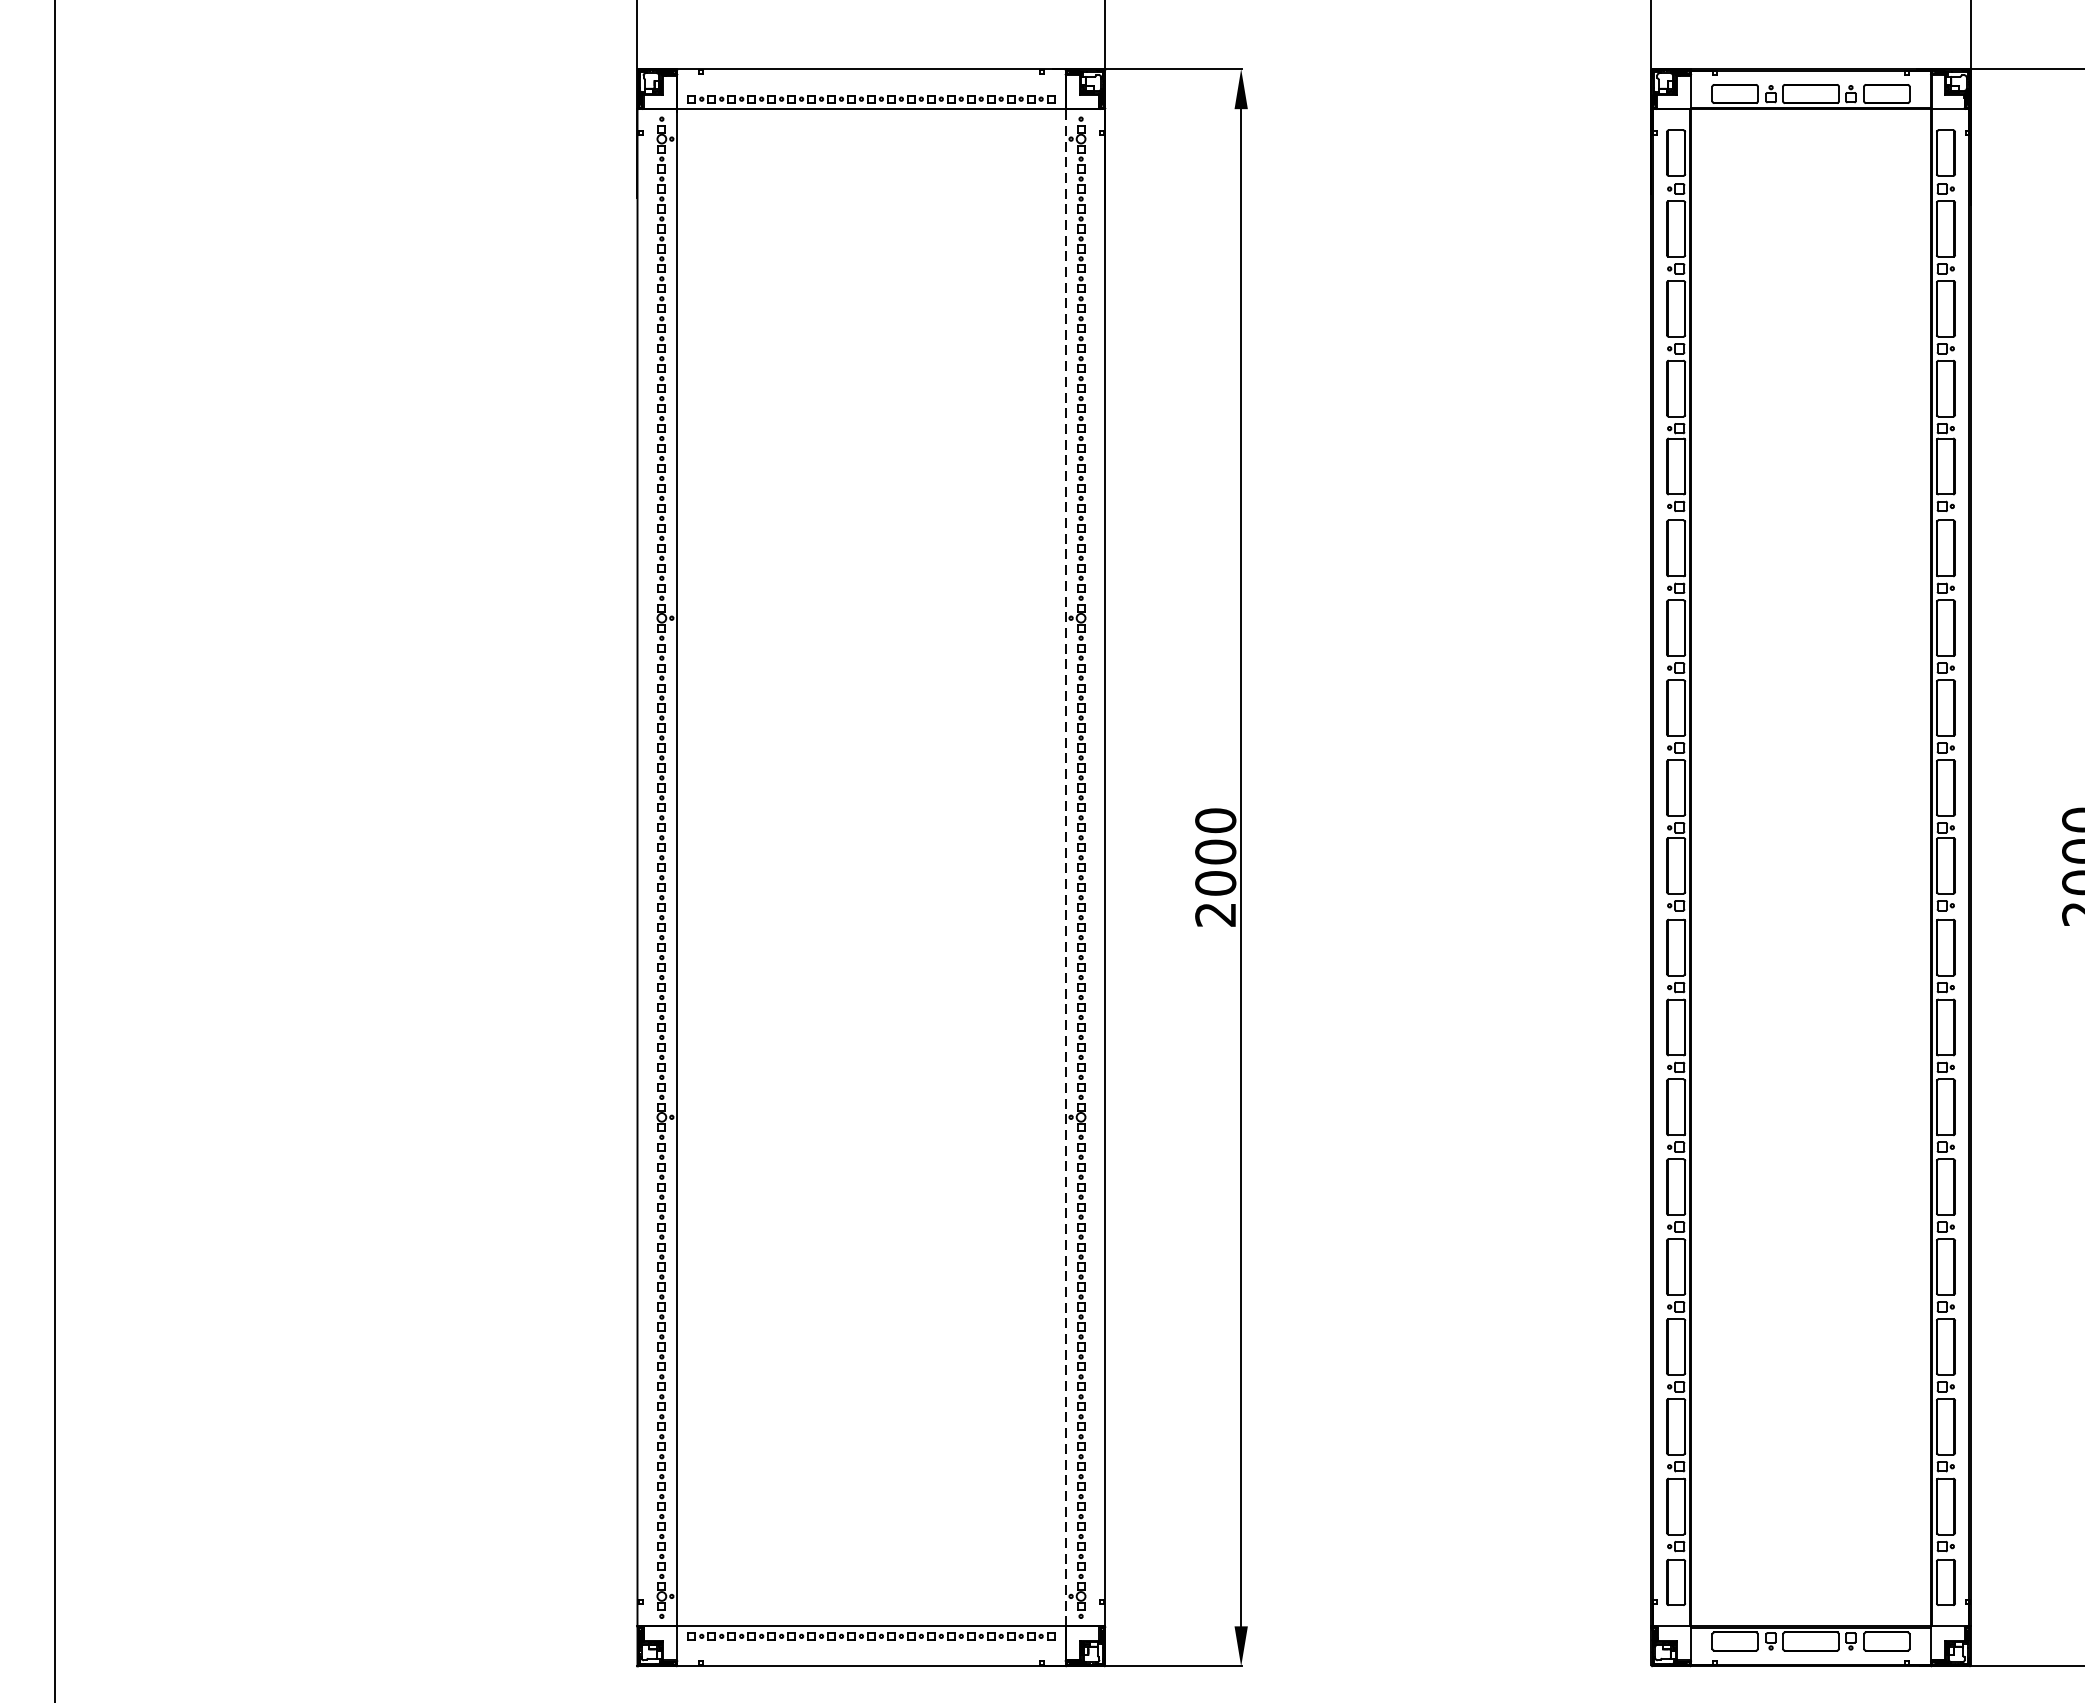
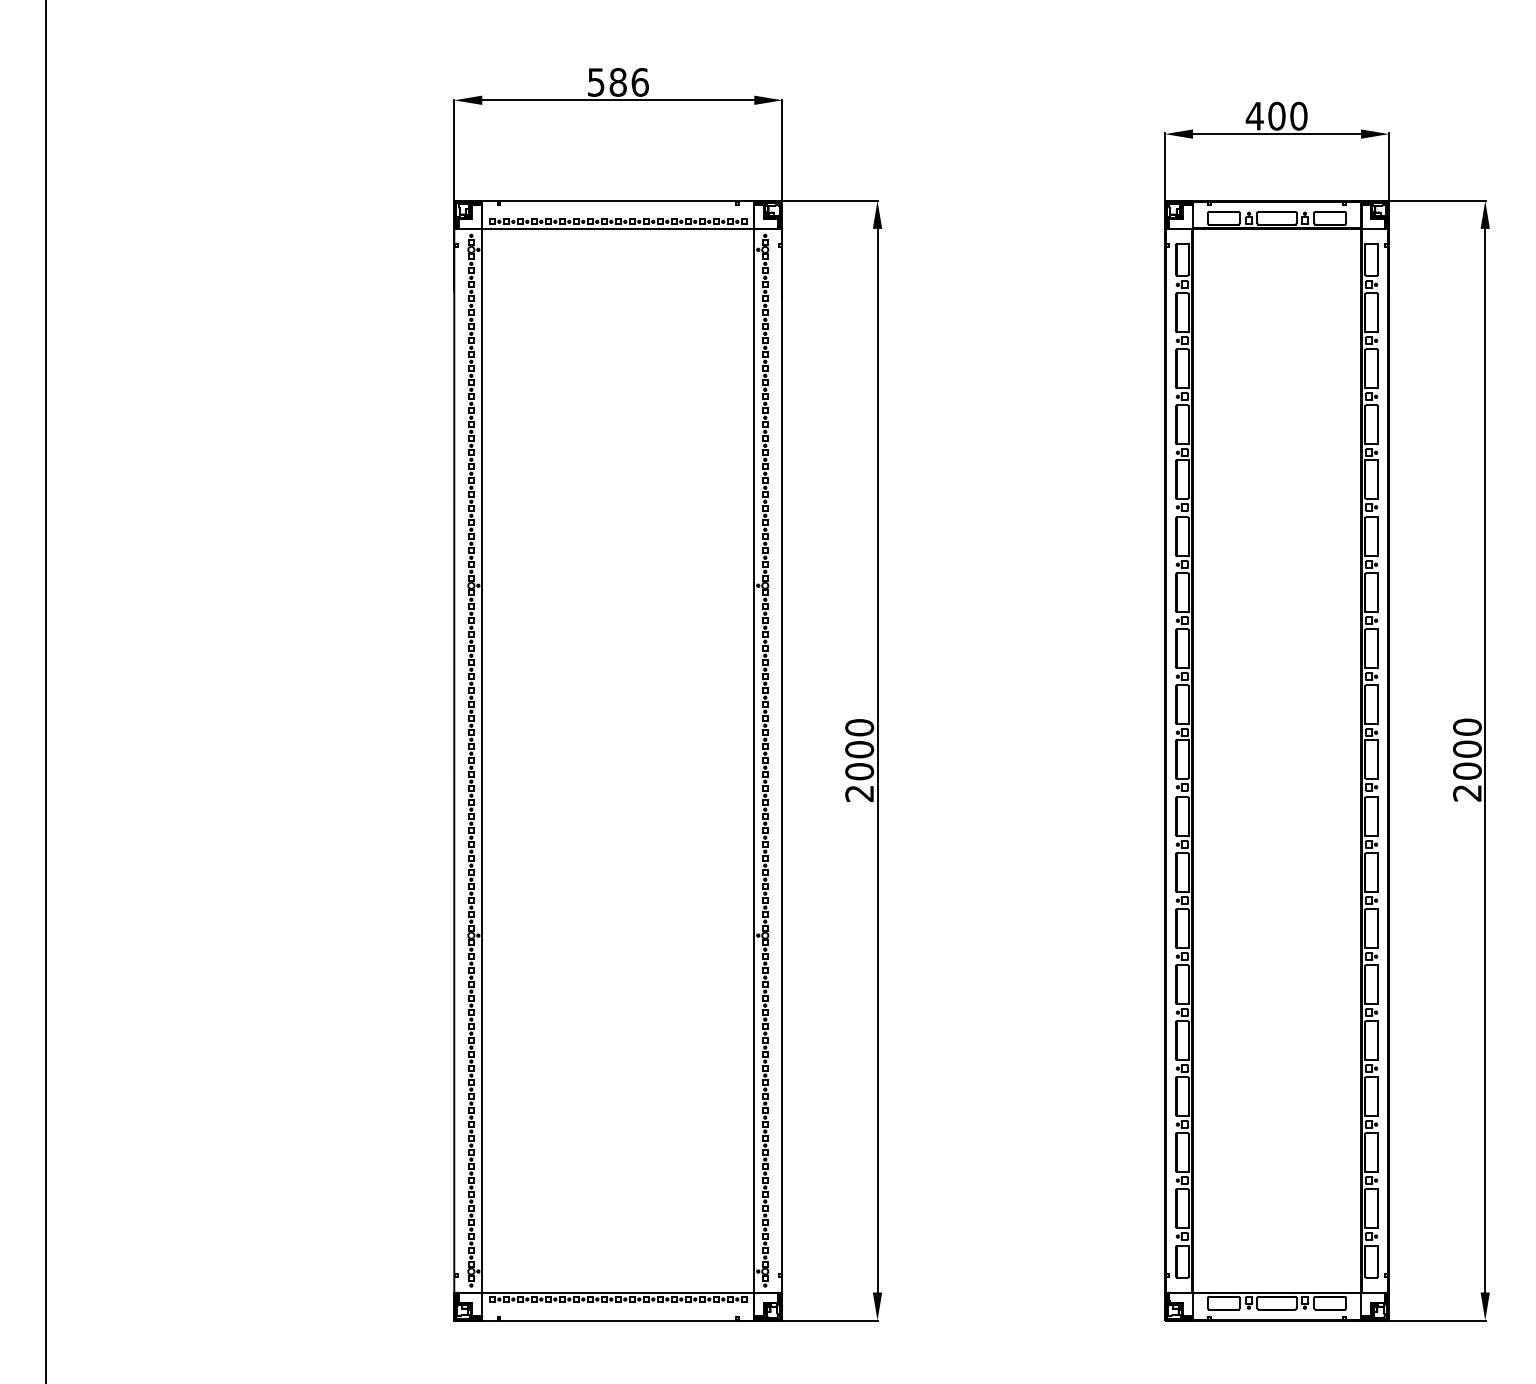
line: (1065, 867) -> (754, 760), dashed -> solid

